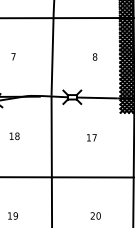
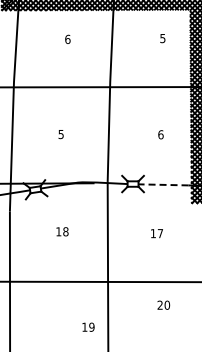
text: (13, 56) -> (60, 134), 7 -> 5
text: (94, 56) -> (160, 134), 8 -> 6
line: (97, 97) -> (163, 184), solid -> dashed
text: (13, 215) -> (88, 326), moved
text: (95, 215) -> (163, 304), moved

